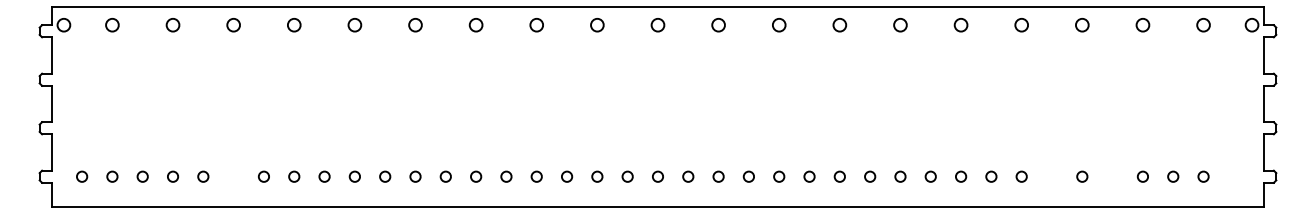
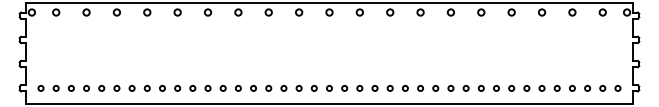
circle: (232, 176) -> (116, 88), added
circle: (1051, 176) -> (526, 88), added
circle: (1111, 176) -> (556, 88), added
circle: (1232, 176) -> (617, 88), added

